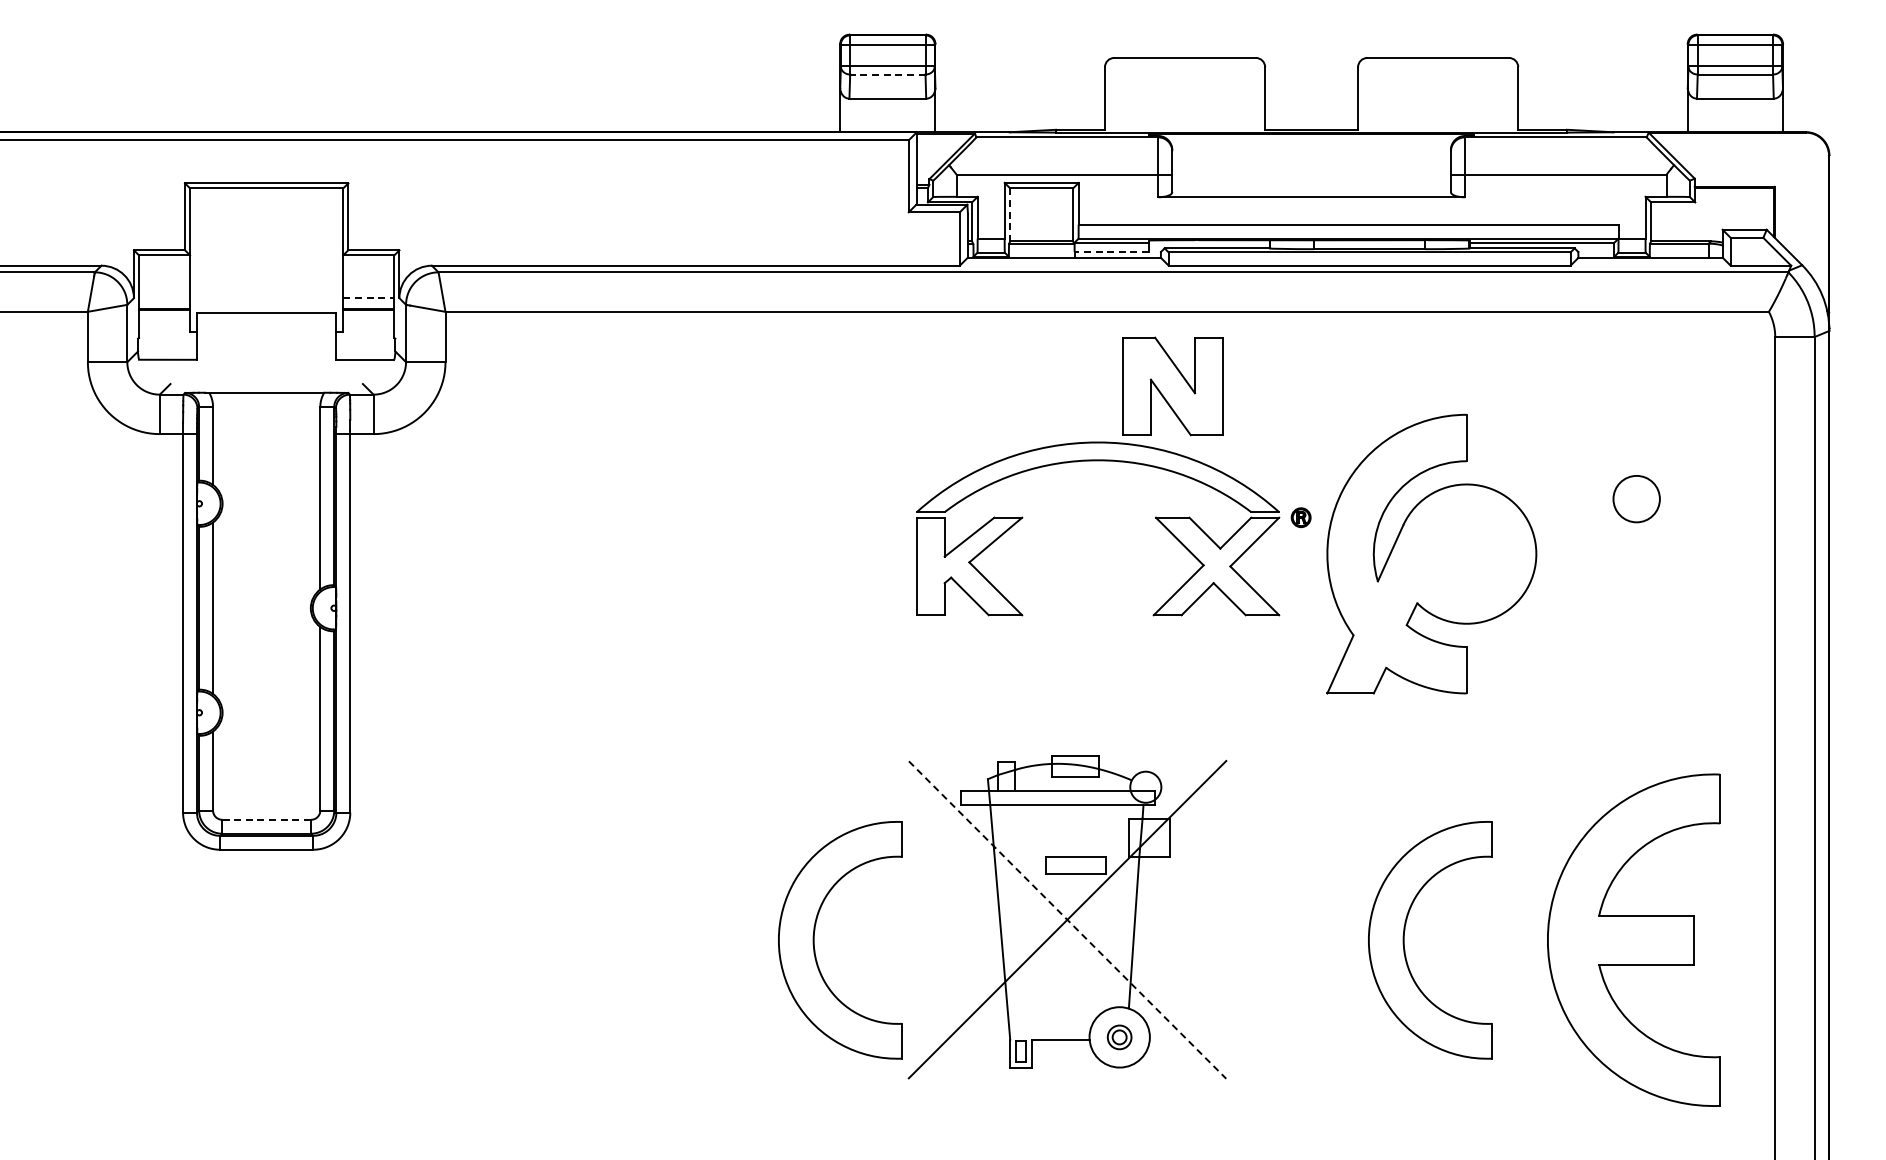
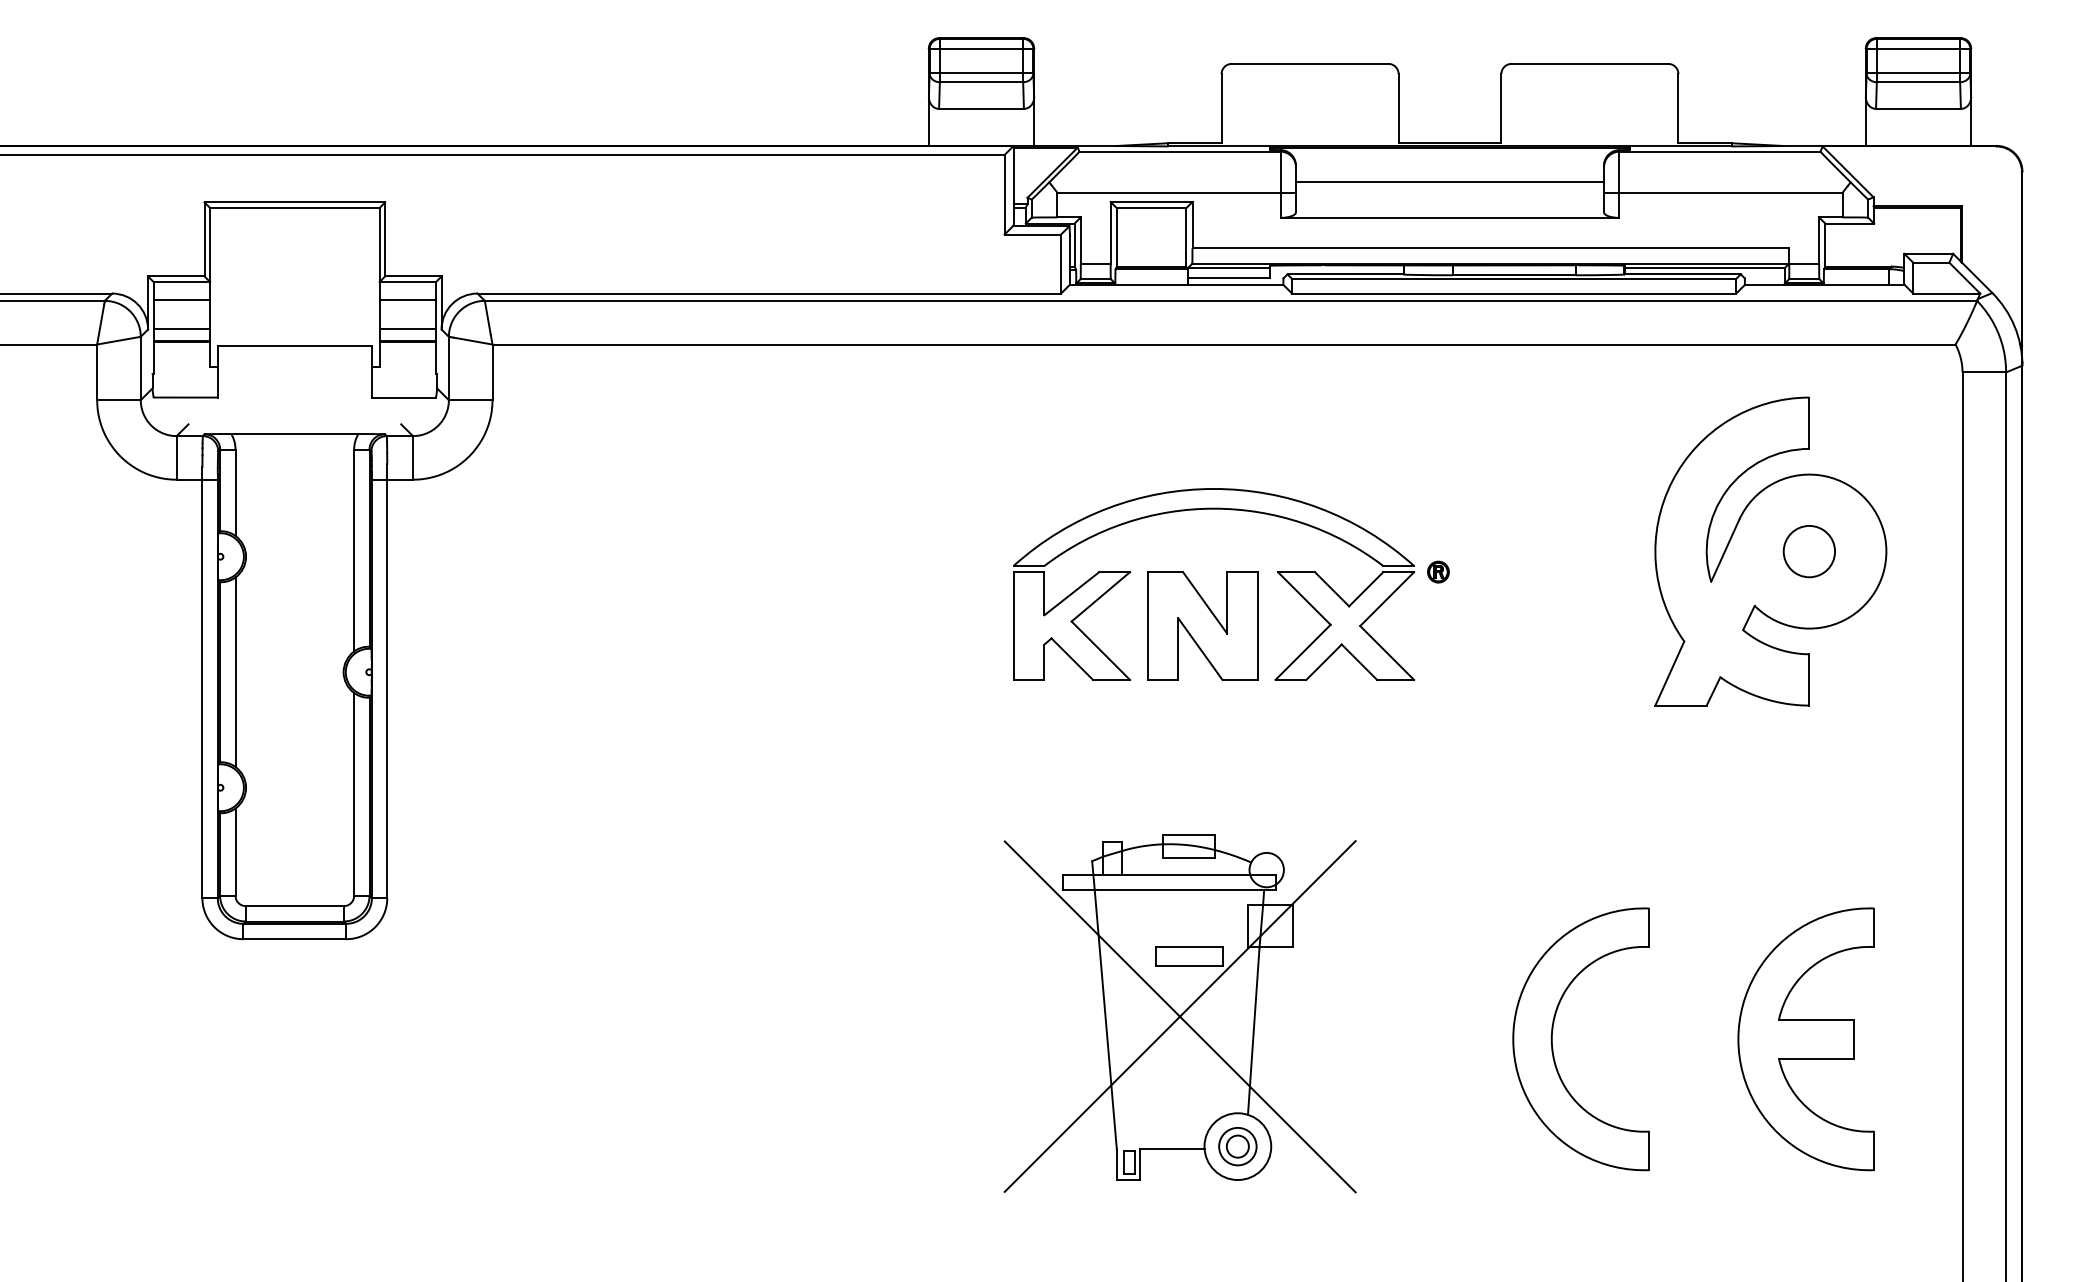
line: (887, 74) -> (981, 82), dashed -> solid
line: (1311, 164) -> (1449, 181), added
line: (1010, 215) -> (1117, 238), dashed -> solid
line: (1111, 251) -> (1228, 277), dashed -> solid
line: (164, 271) -> (181, 299), added
line: (368, 271) -> (407, 299), added
line: (164, 298) -> (181, 329), added
line: (368, 298) -> (407, 329), dashed -> solid
part: (1172, 386) -> (1202, 626), moved
part: (1431, 553) -> (1770, 550), moved
line: (266, 819) -> (294, 905), dashed -> solid
line: (1067, 920) -> (1180, 1017), dashed -> solid
part: (814, 940) -> (900, 1039), removed
part: (1633, 940) -> (1805, 1039), size x0.71
part: (1119, 1037) -> (1237, 1146), size x1.43

